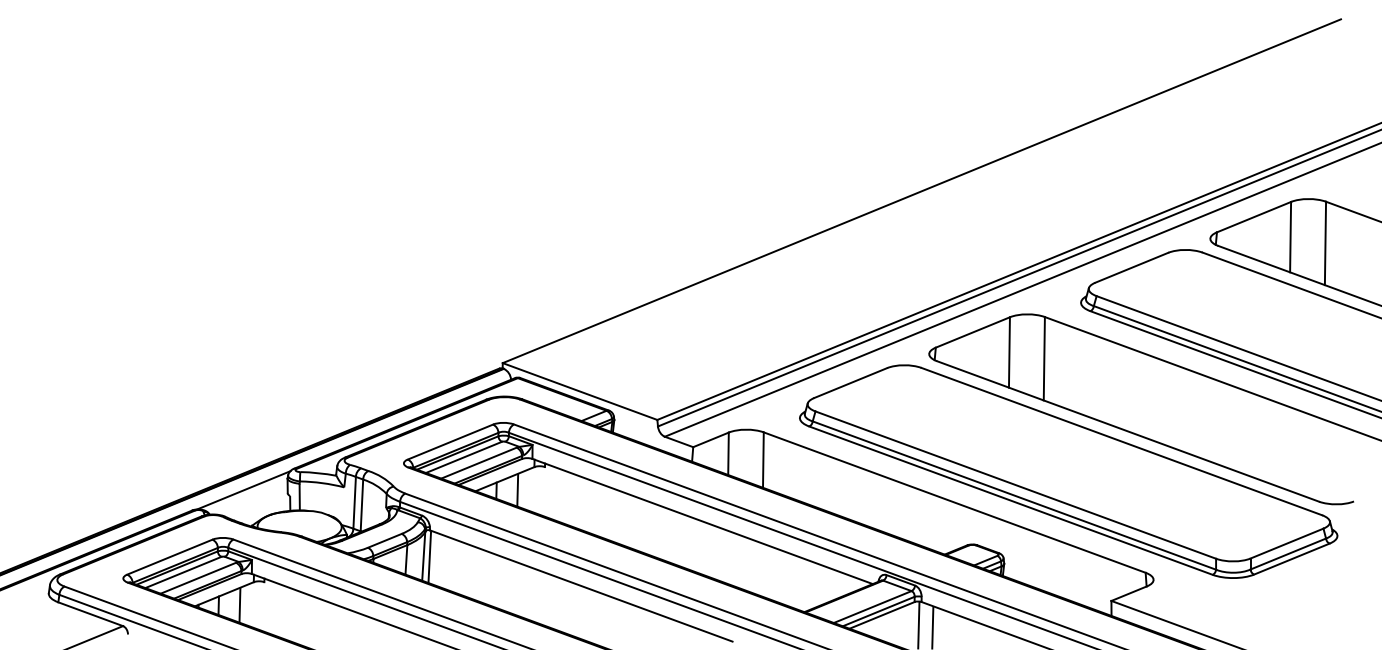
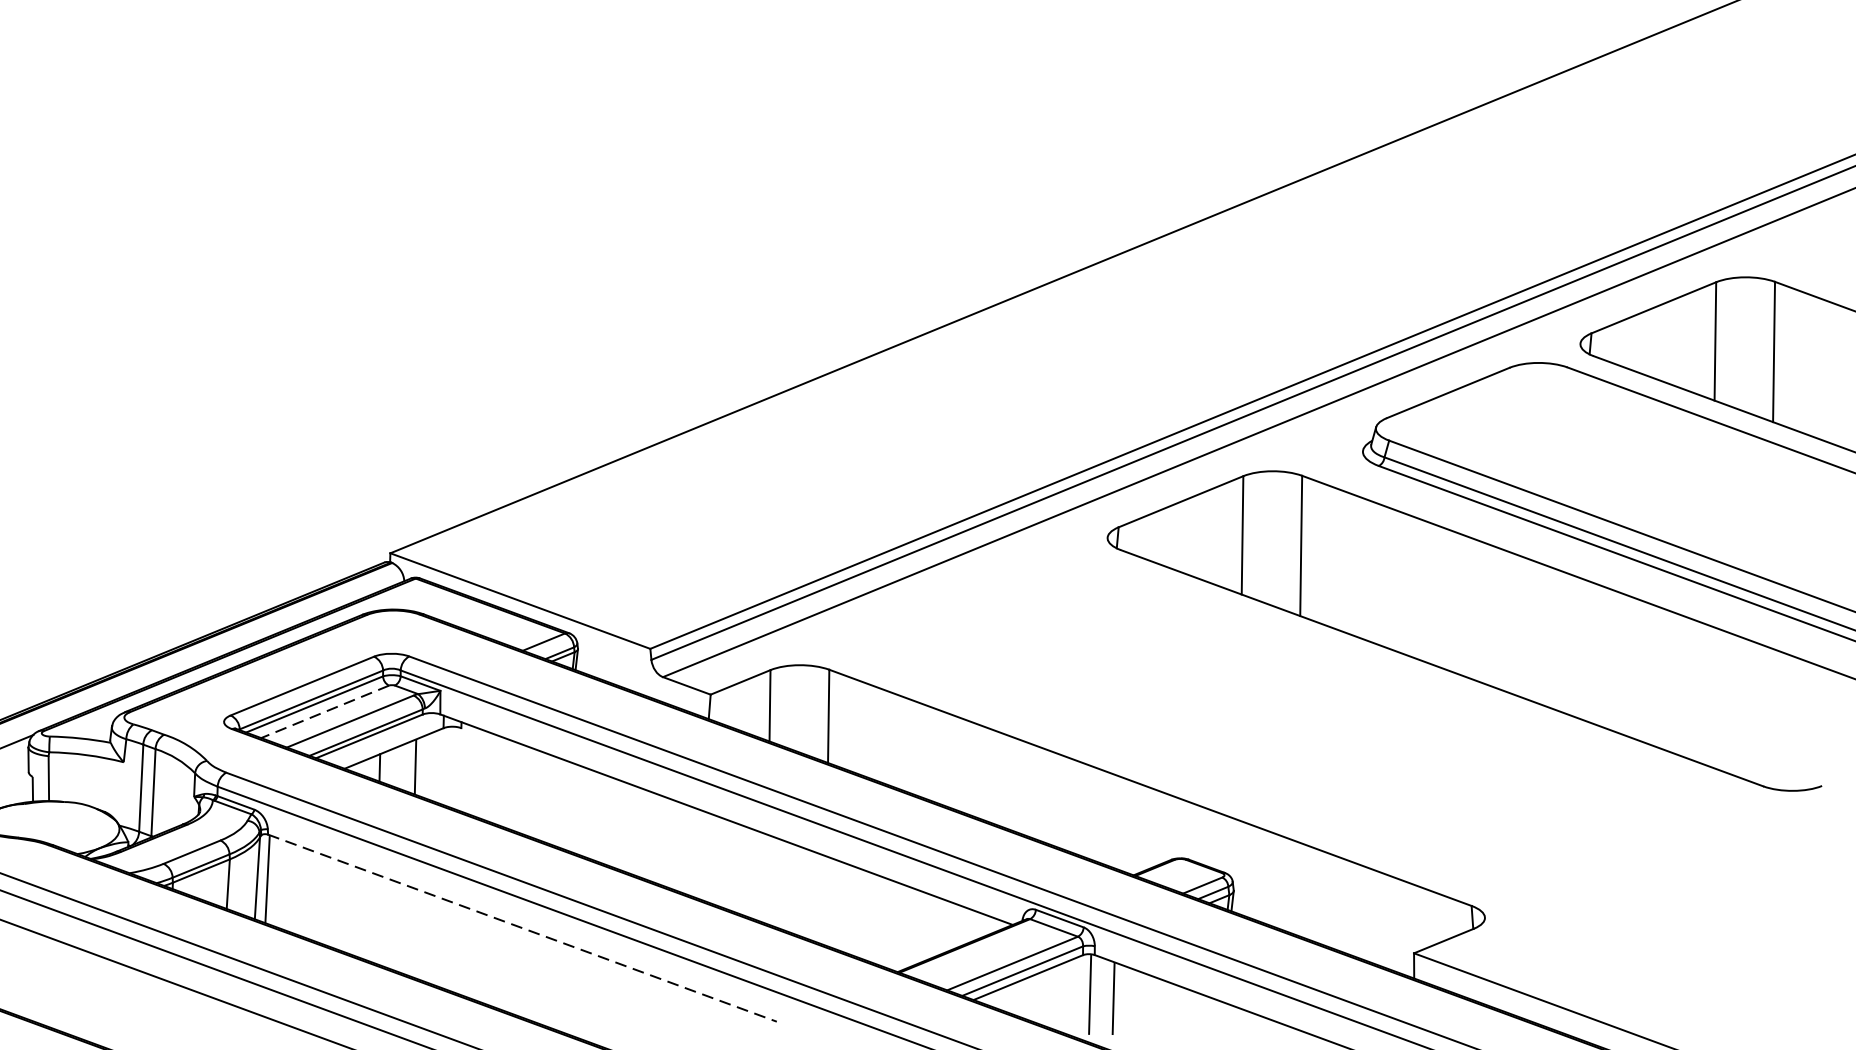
line: (463, 457) -> (324, 712), solid -> dashed
part: (1068, 471) -> (1341, 735), removed
line: (581, 586) -> (522, 928), solid -> dashed

